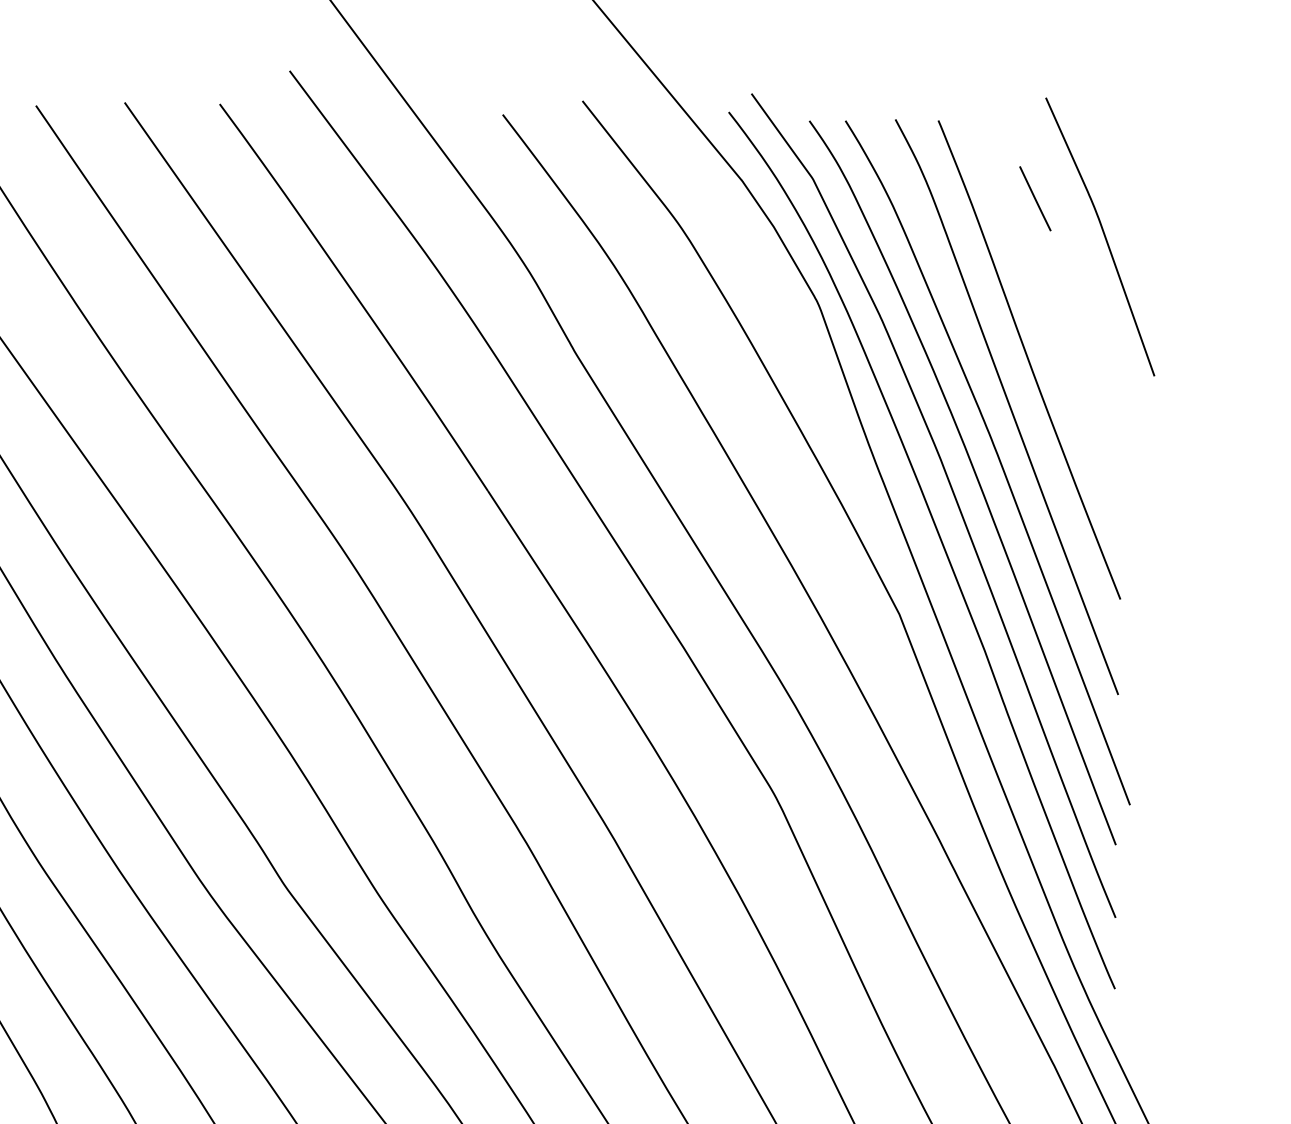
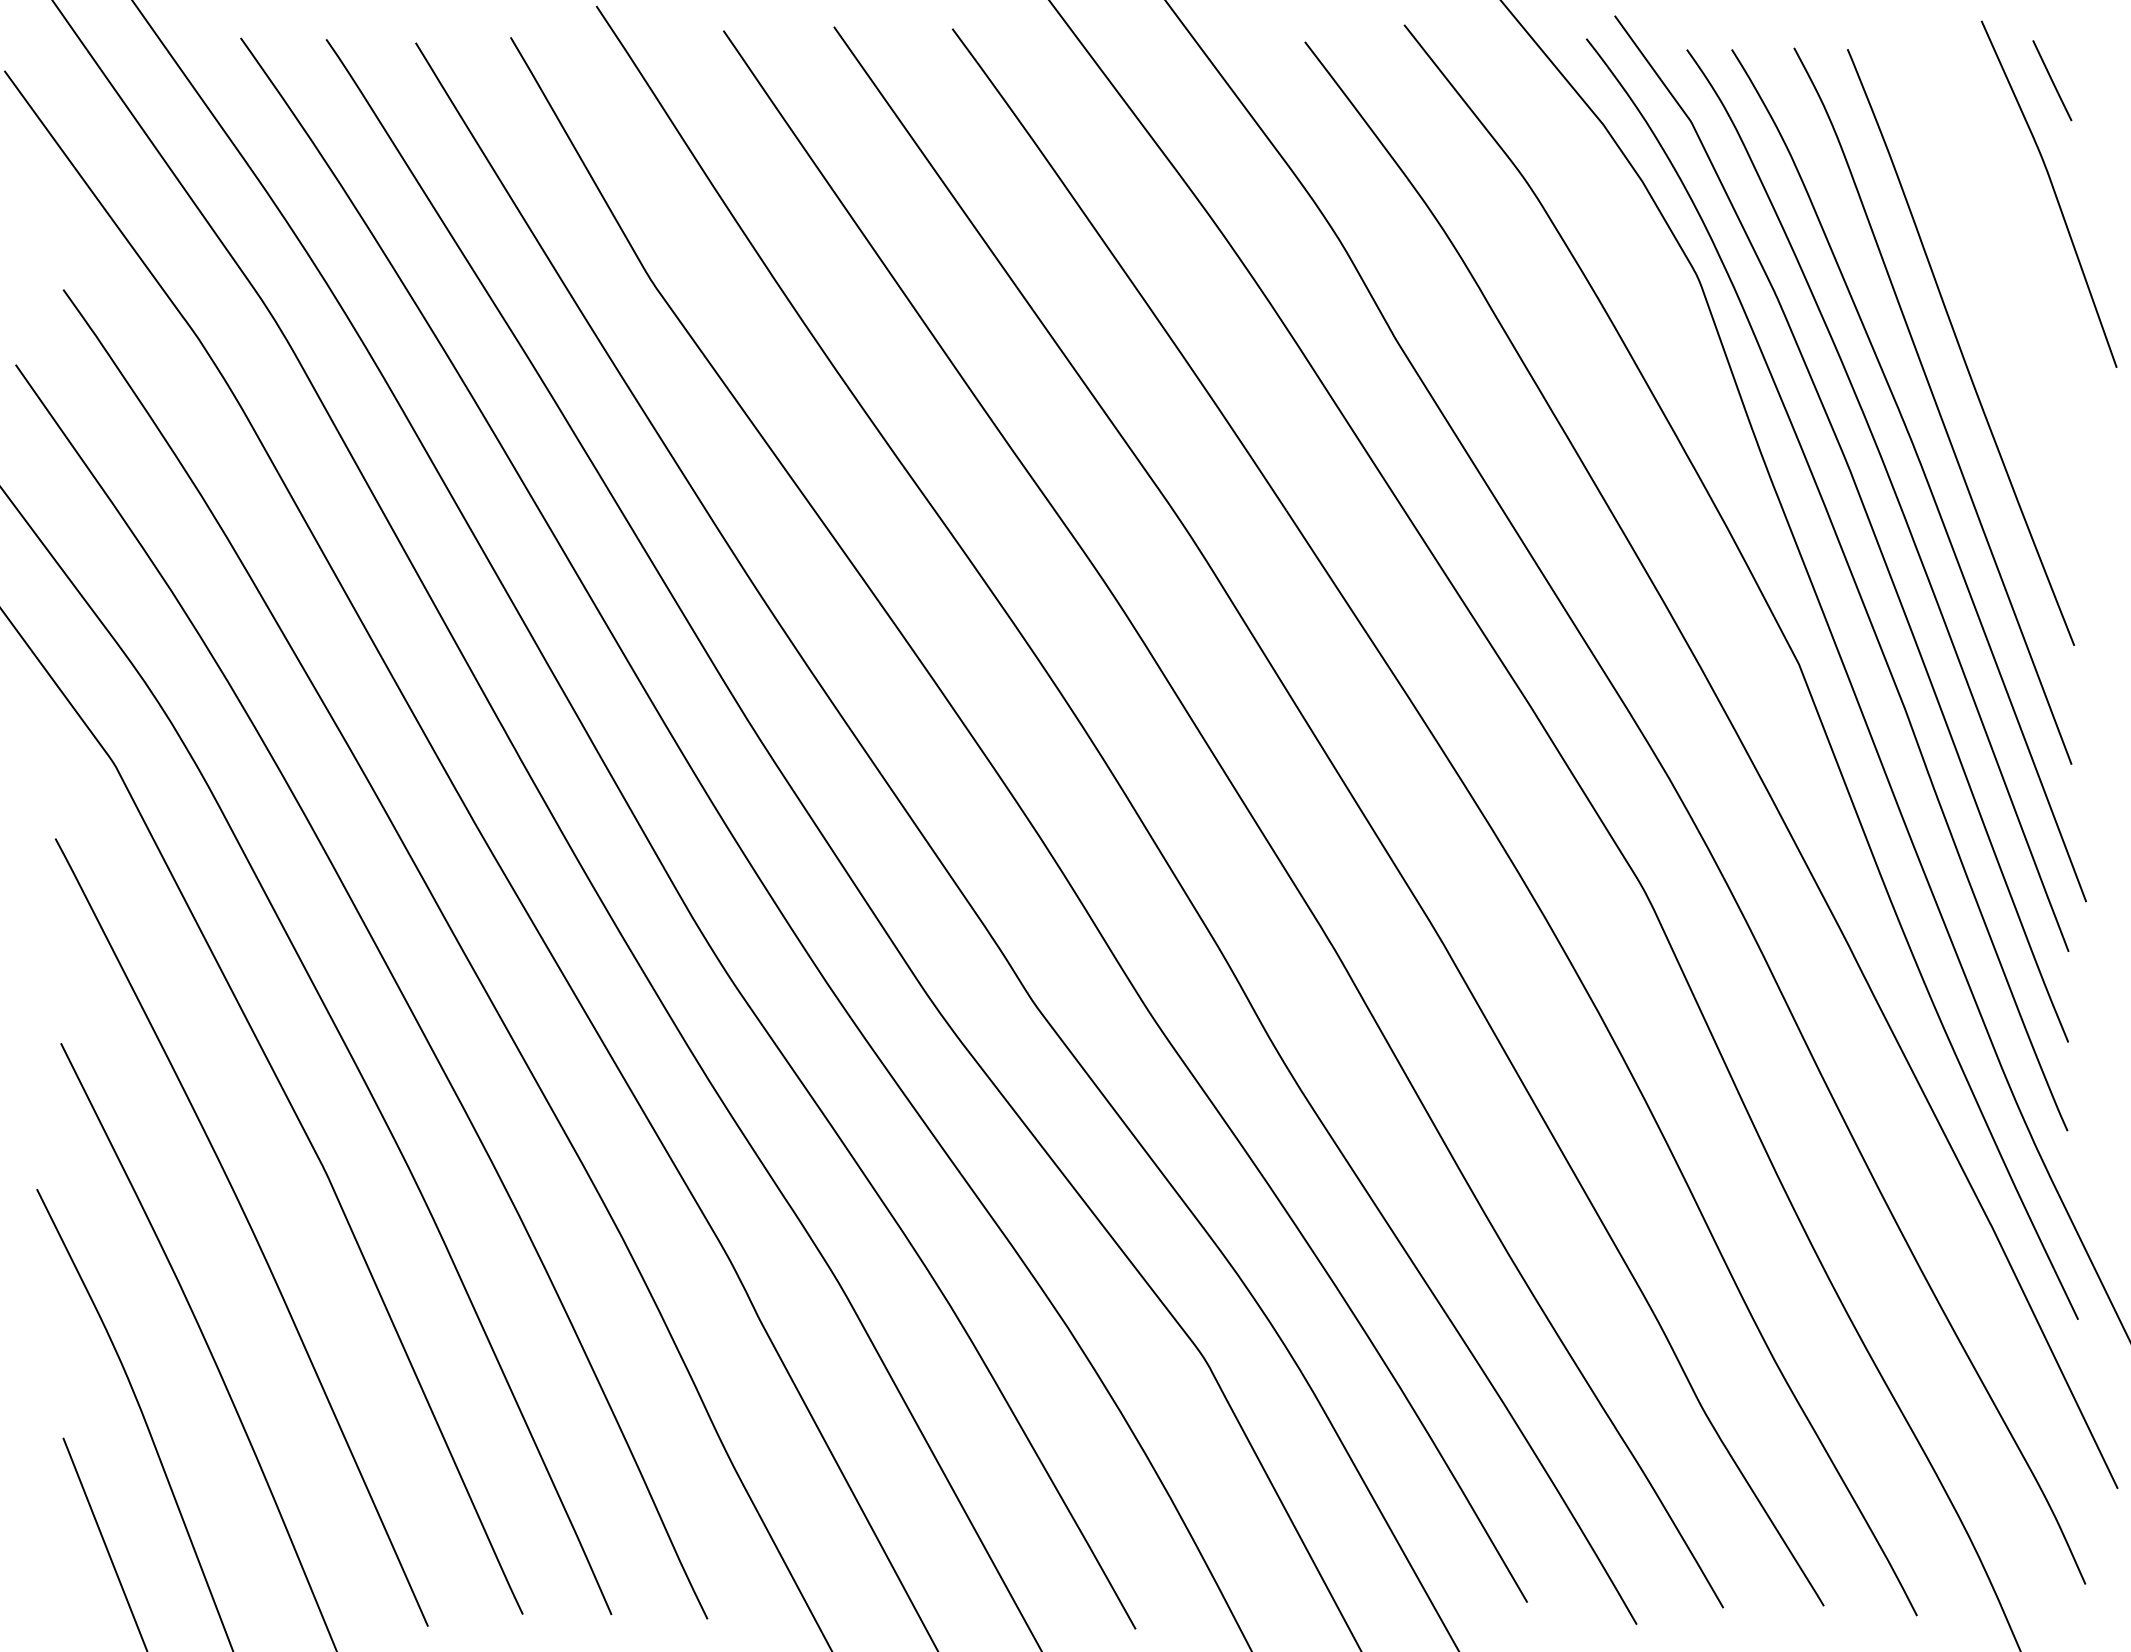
line: (1035, 198) -> (2052, 80), moved

